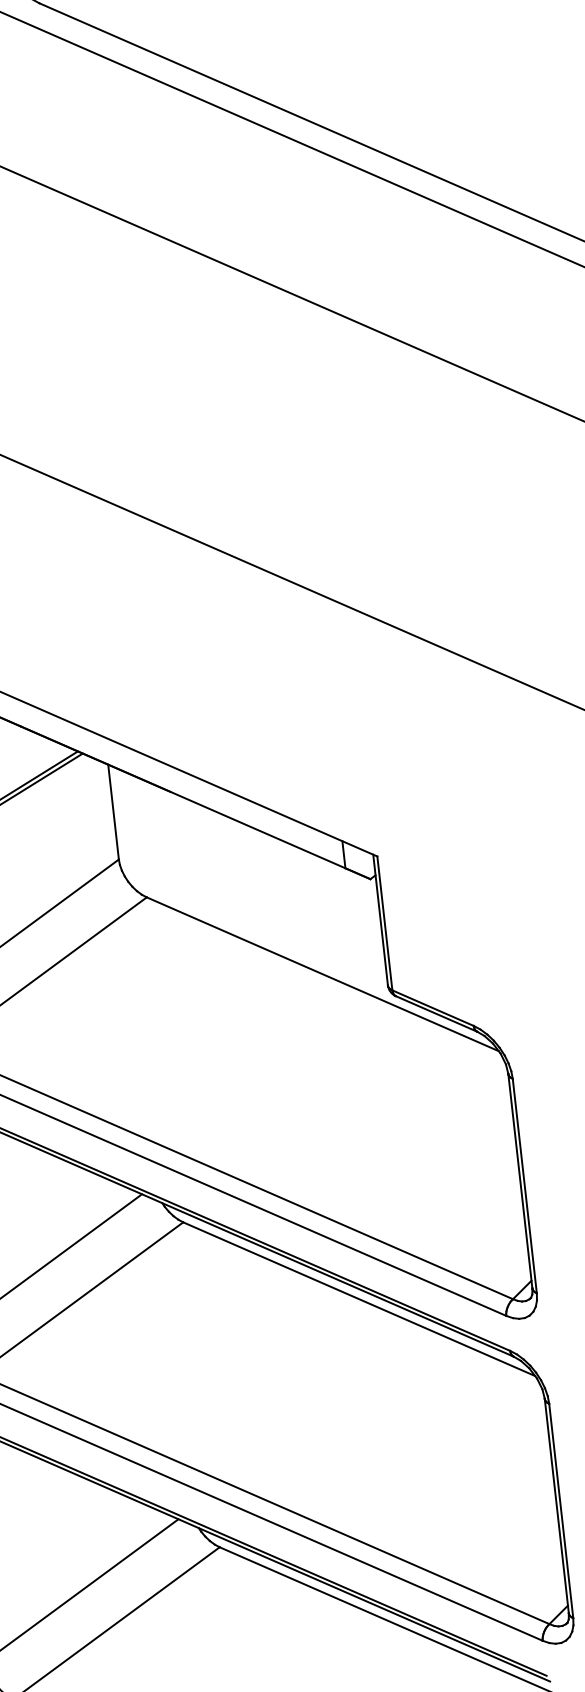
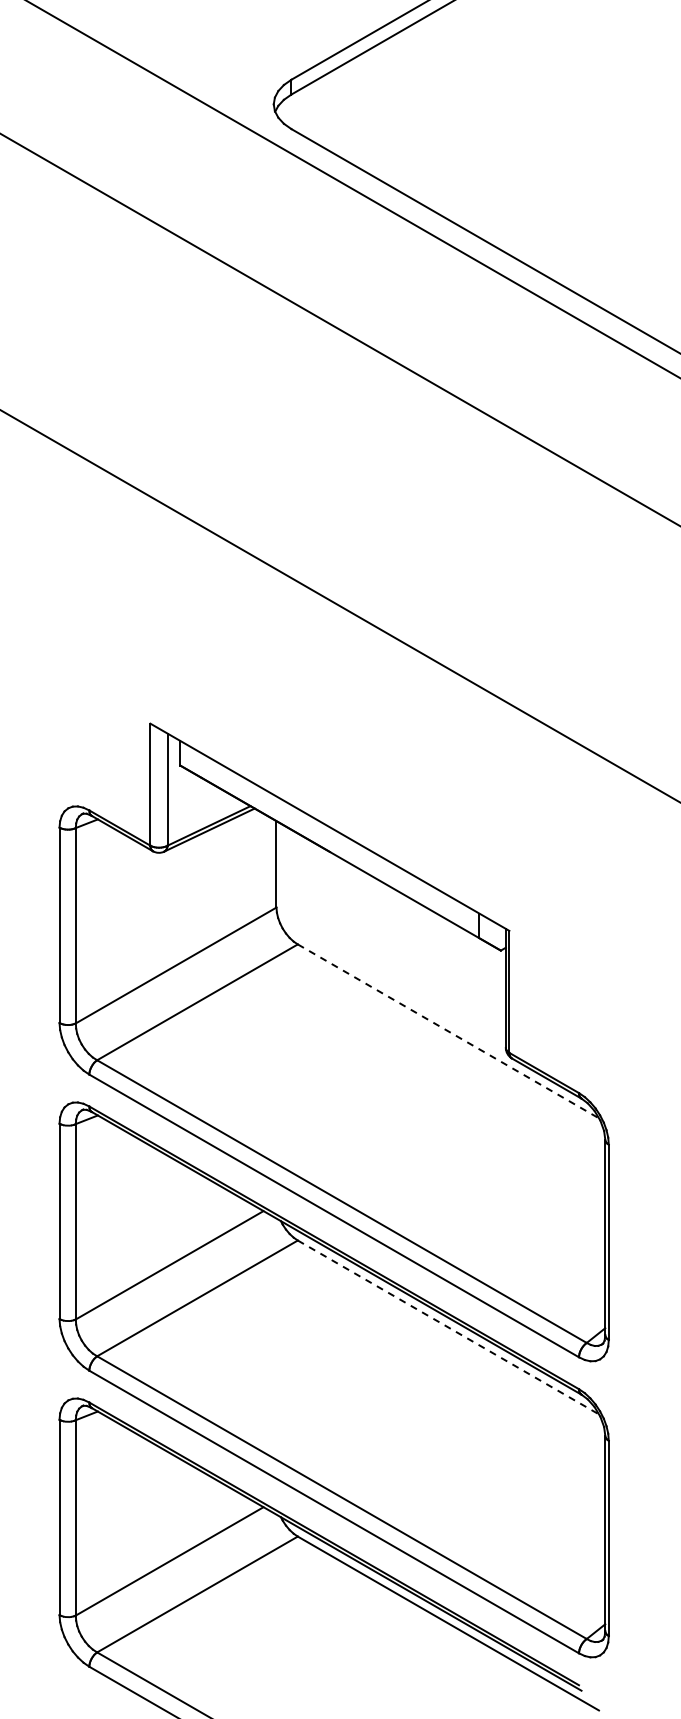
line: (322, 974) -> (448, 1031), solid -> dashed
line: (359, 1299) -> (448, 1327), solid -> dashed

